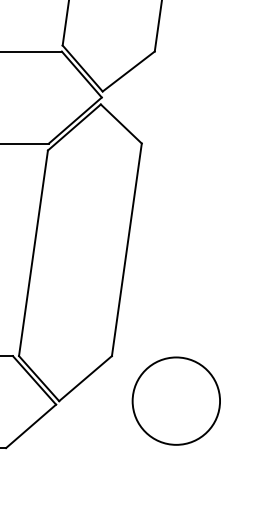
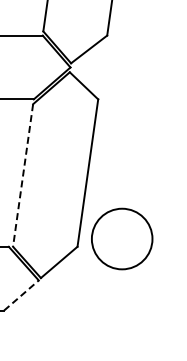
line: (34, 253) -> (23, 175), solid -> dashed
circle: (176, 400) -> (122, 238), moved
line: (31, 426) -> (21, 295), solid -> dashed

